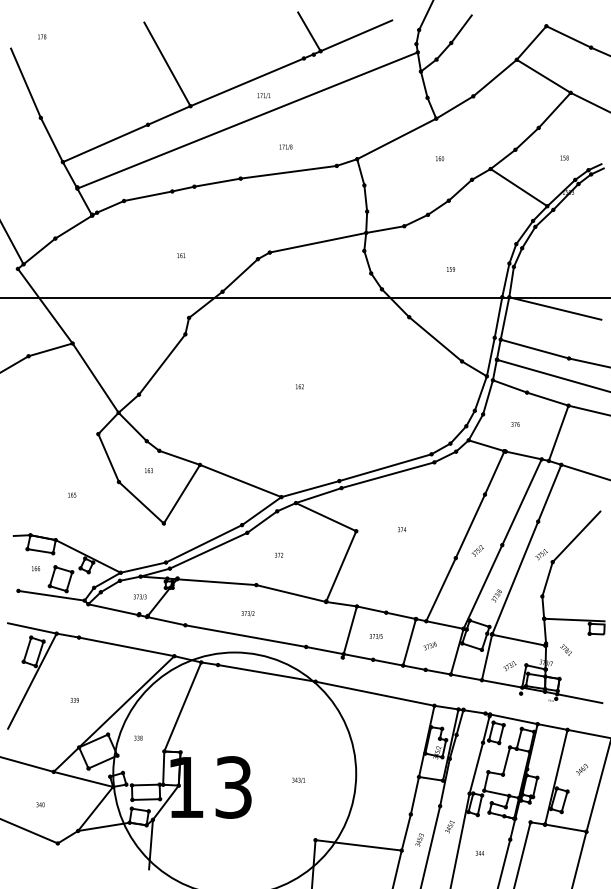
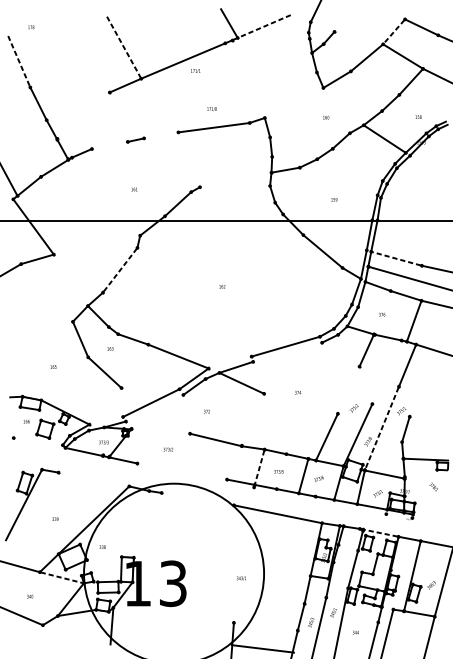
line: (461, 28) -> (342, 21), removed
line: (356, 35) -> (264, 26), solid -> dashed
line: (531, 43) -> (394, 32), solid -> dashed
line: (167, 64) -> (124, 47), solid -> dashed
line: (25, 83) -> (18, 61), solid -> dashed
line: (247, 120) -> (183, 89), removed
line: (396, 138) -> (293, 102), removed
line: (105, 143) -> (78, 106), removed
line: (217, 182) -> (161, 135), removed
line: (148, 195) -> (110, 144), removed
line: (317, 242) -> (235, 179), removed
line: (555, 308) -> (411, 228), removed
line: (534, 348) -> (396, 258), solid -> dashed
line: (162, 364) -> (120, 270), solid -> dashed
line: (95, 377) -> (70, 279), removed
line: (387, 474) -> (287, 351), removed
line: (310, 488) -> (230, 362), removed
line: (181, 493) -> (134, 365), removed
line: (521, 502) -> (386, 372), removed
line: (470, 526) -> (348, 390), removed
line: (576, 536) -> (427, 397), removed
line: (208, 550) -> (154, 408), removed
line: (340, 566) -> (252, 419), removed
line: (142, 567) -> (105, 420), removed
line: (515, 578) -> (382, 428), solid -> dashed
line: (216, 581) -> (160, 431), removed
line: (51, 595) -> (38, 441), removed
text: (247, 613) -> (167, 449), moved
line: (31, 628) -> (23, 465), removed
line: (350, 630) -> (259, 467), solid -> dashed
line: (245, 635) -> (182, 471), removed
line: (126, 646) -> (93, 479), removed
text: (565, 649) -> (433, 486), moved
line: (266, 673) -> (197, 499), removed
line: (580, 698) -> (430, 517), removed
line: (182, 706) -> (135, 523), removed
line: (513, 719) -> (380, 533), solid -> dashed
text: (581, 769) -> (431, 585), moved
line: (83, 779) -> (61, 577), solid -> dashed
text: (298, 779) -> (241, 577), moved
line: (358, 845) -> (262, 649), moved

